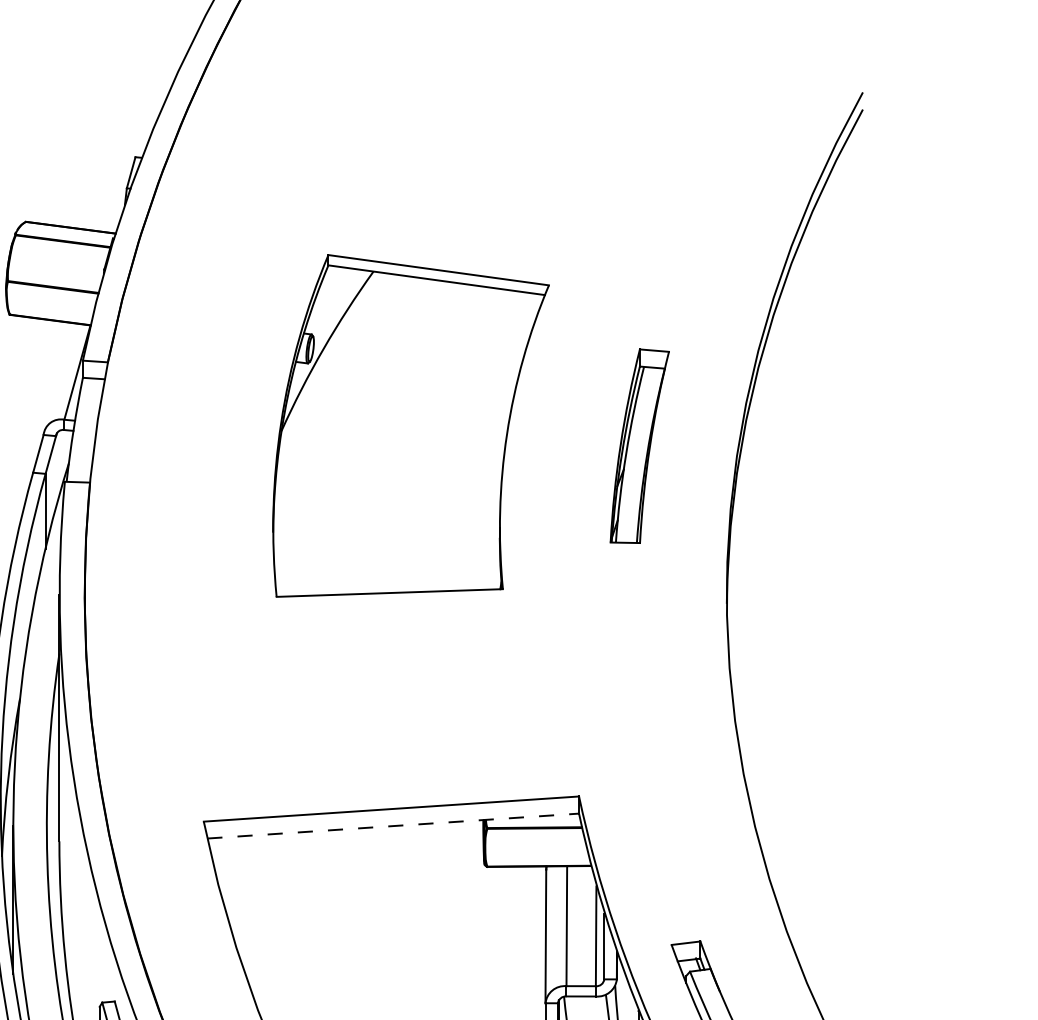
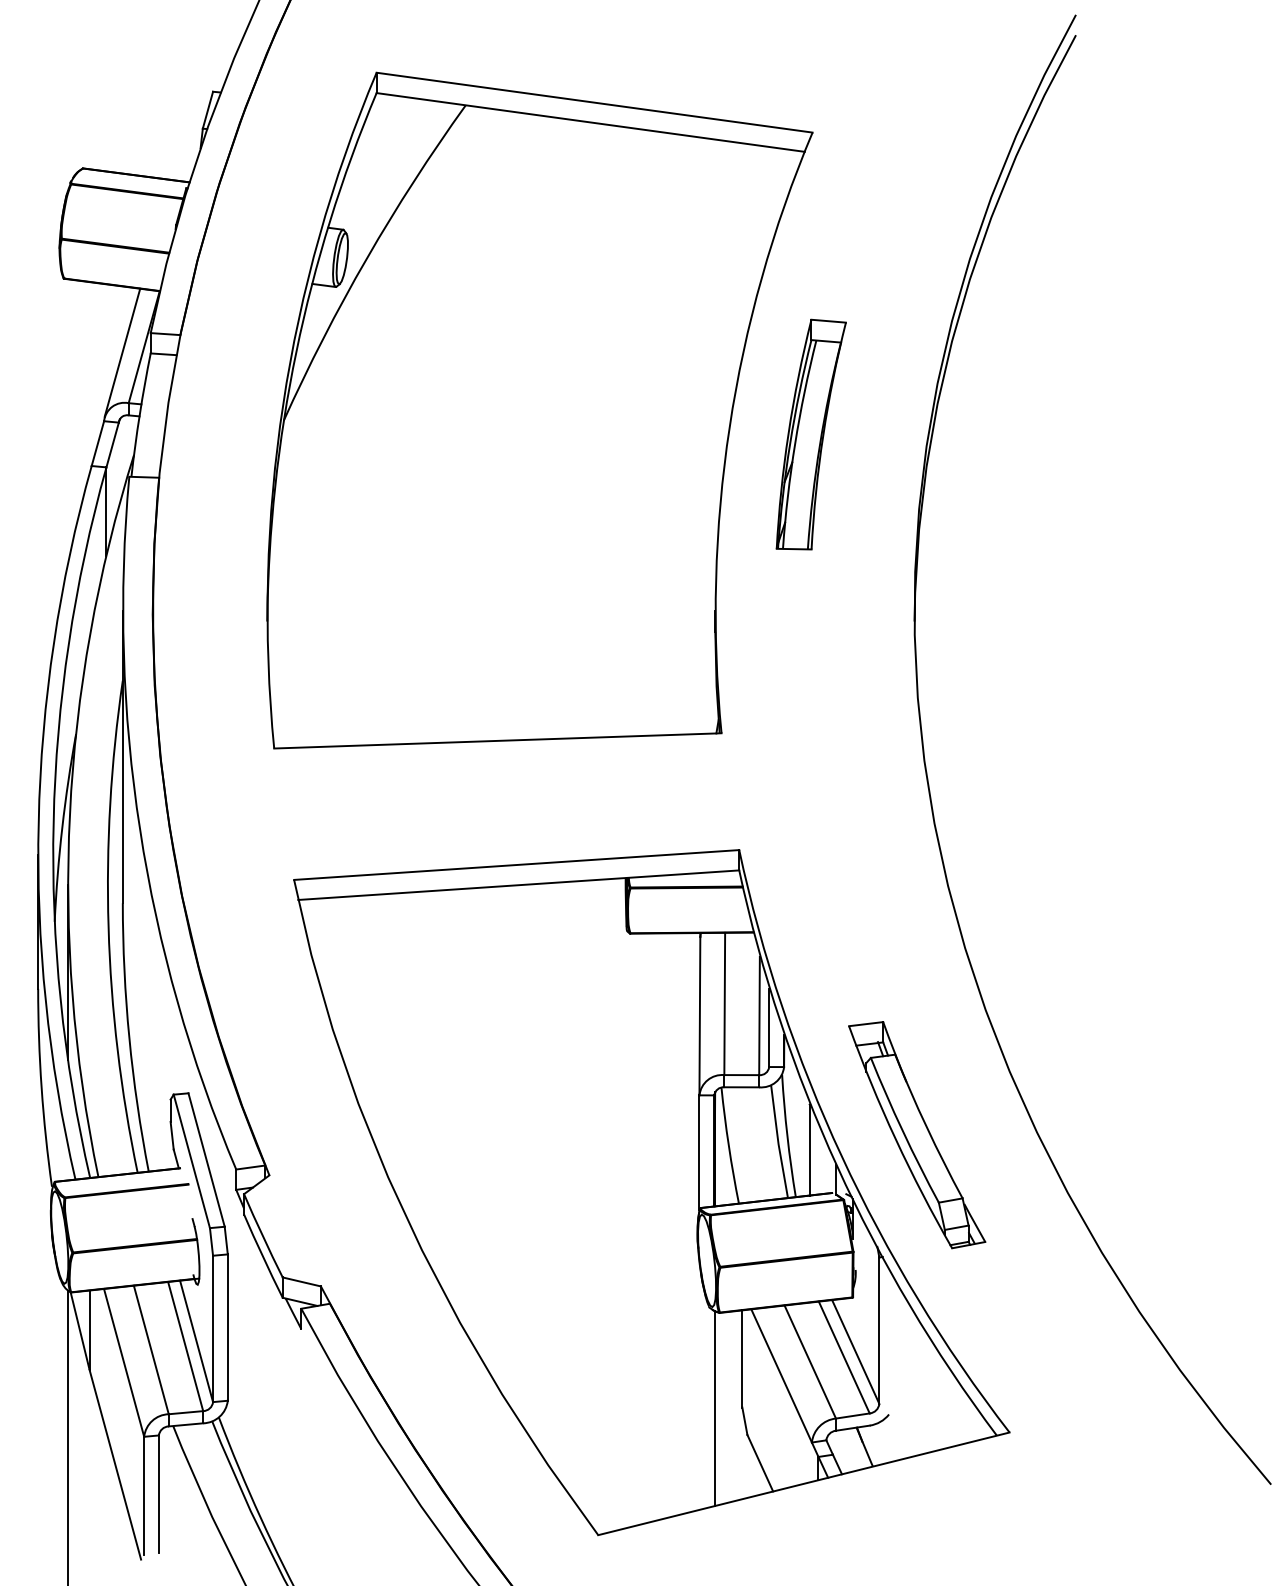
line: (59, 377) -> (122, 352), added
part: (410, 425) -> (539, 410), size x1.67
line: (392, 826) -> (518, 885), dashed -> solid

